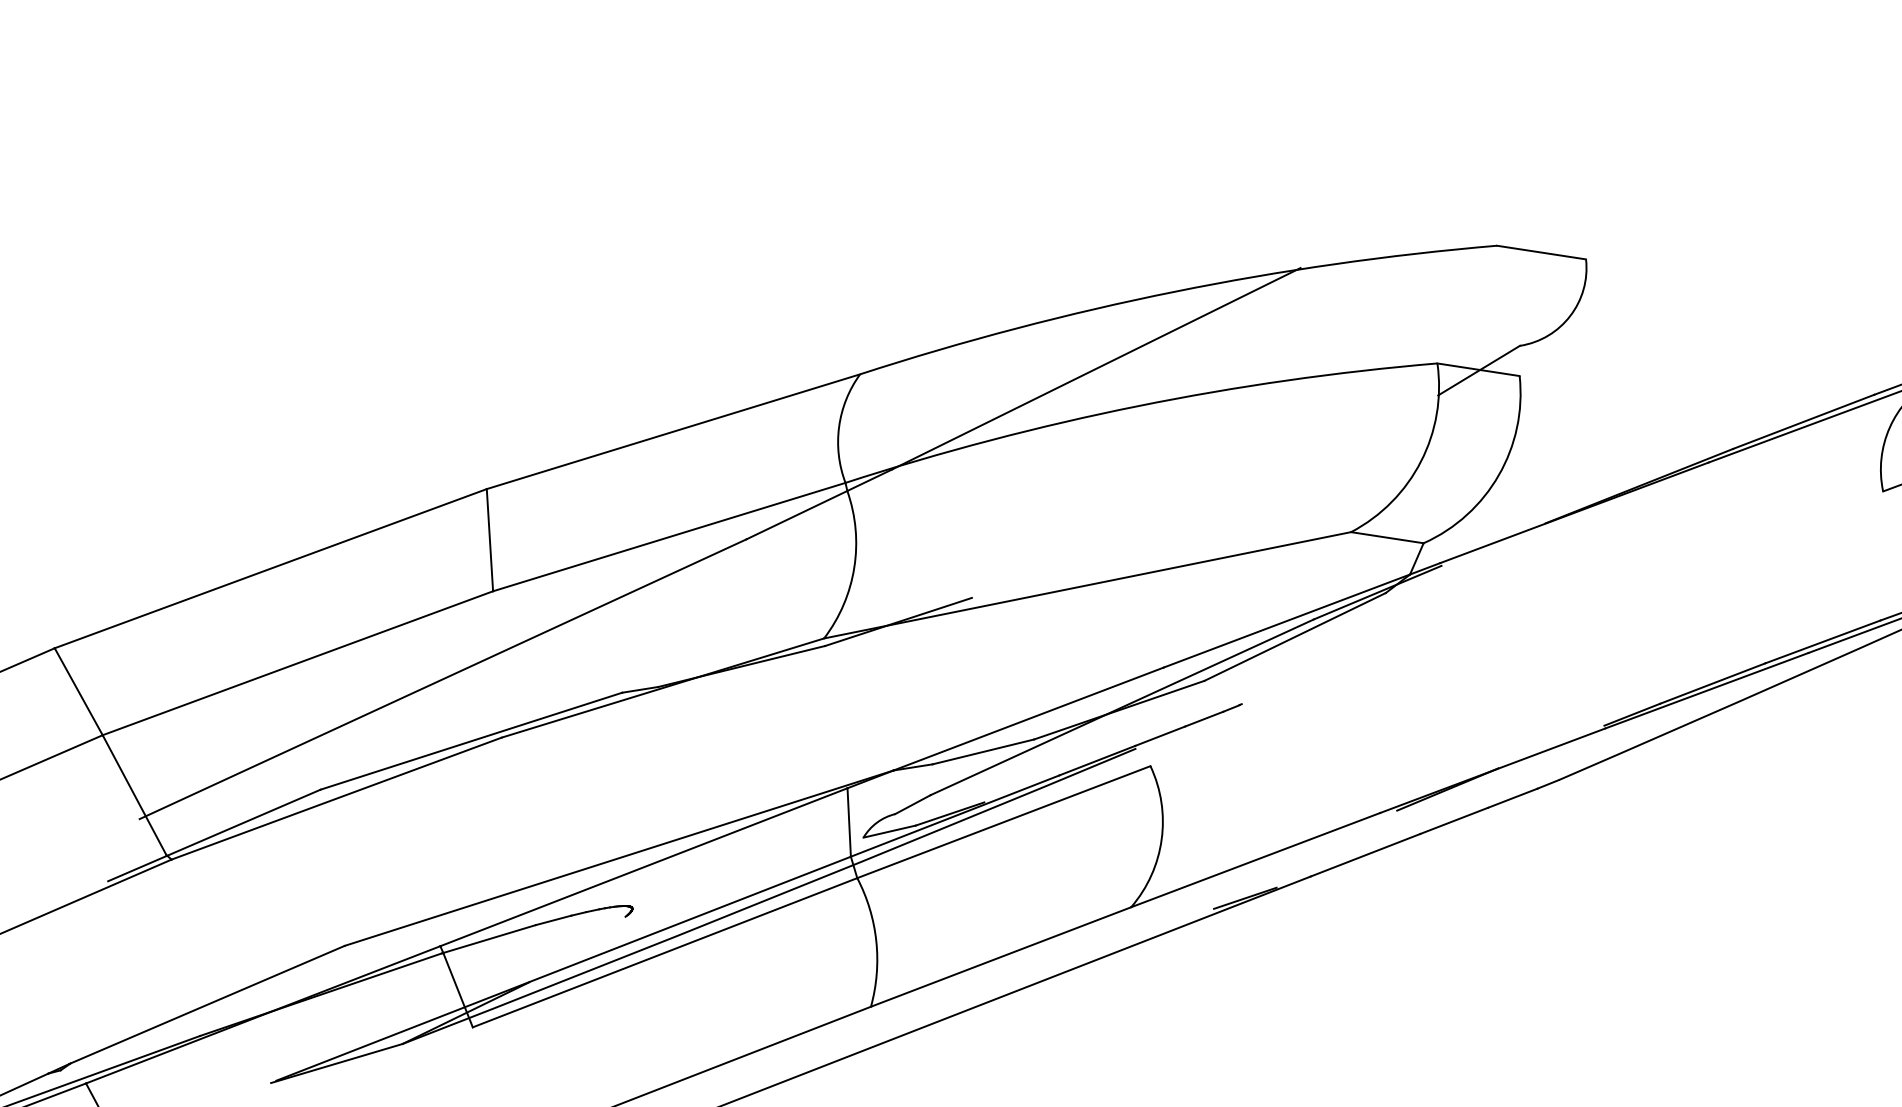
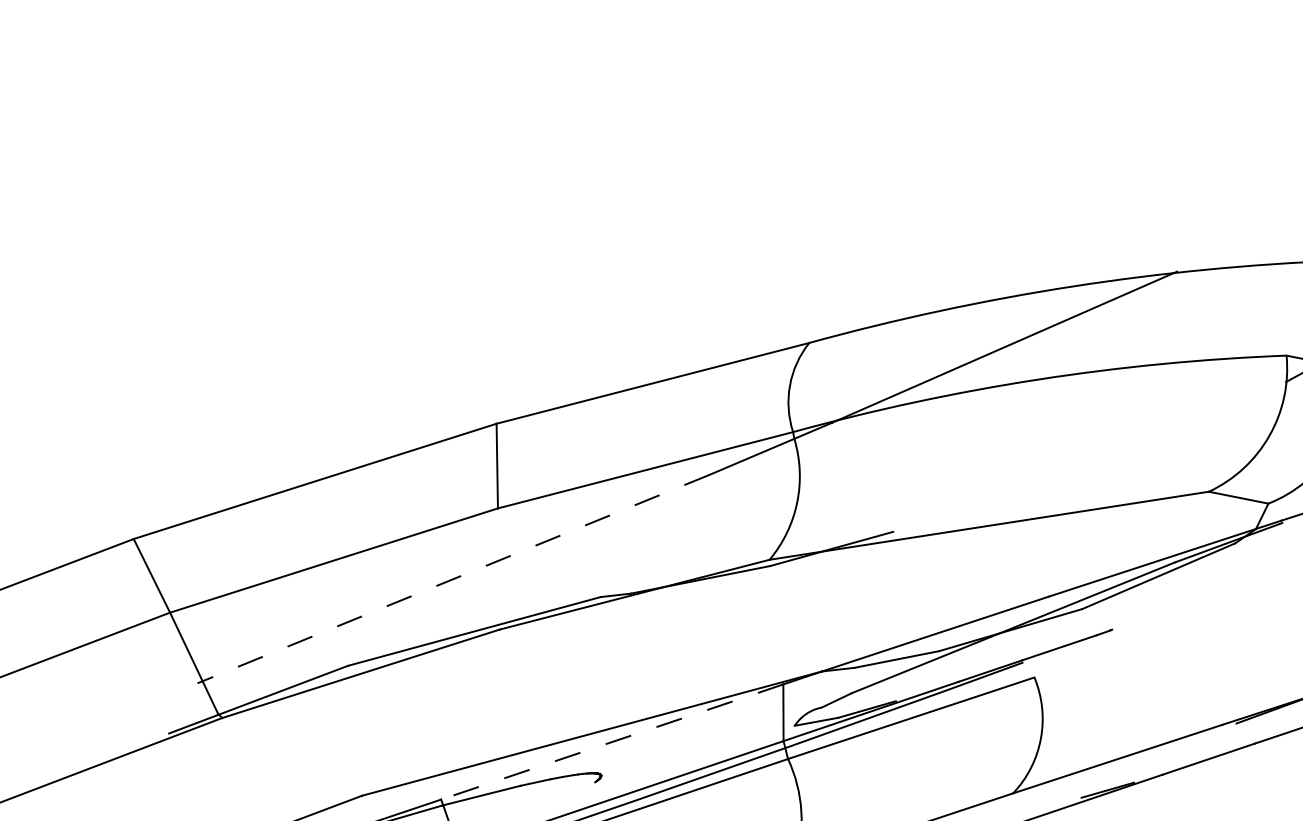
line: (442, 679) -> (452, 579), solid -> dashed
line: (643, 867) -> (611, 742), solid -> dashed

